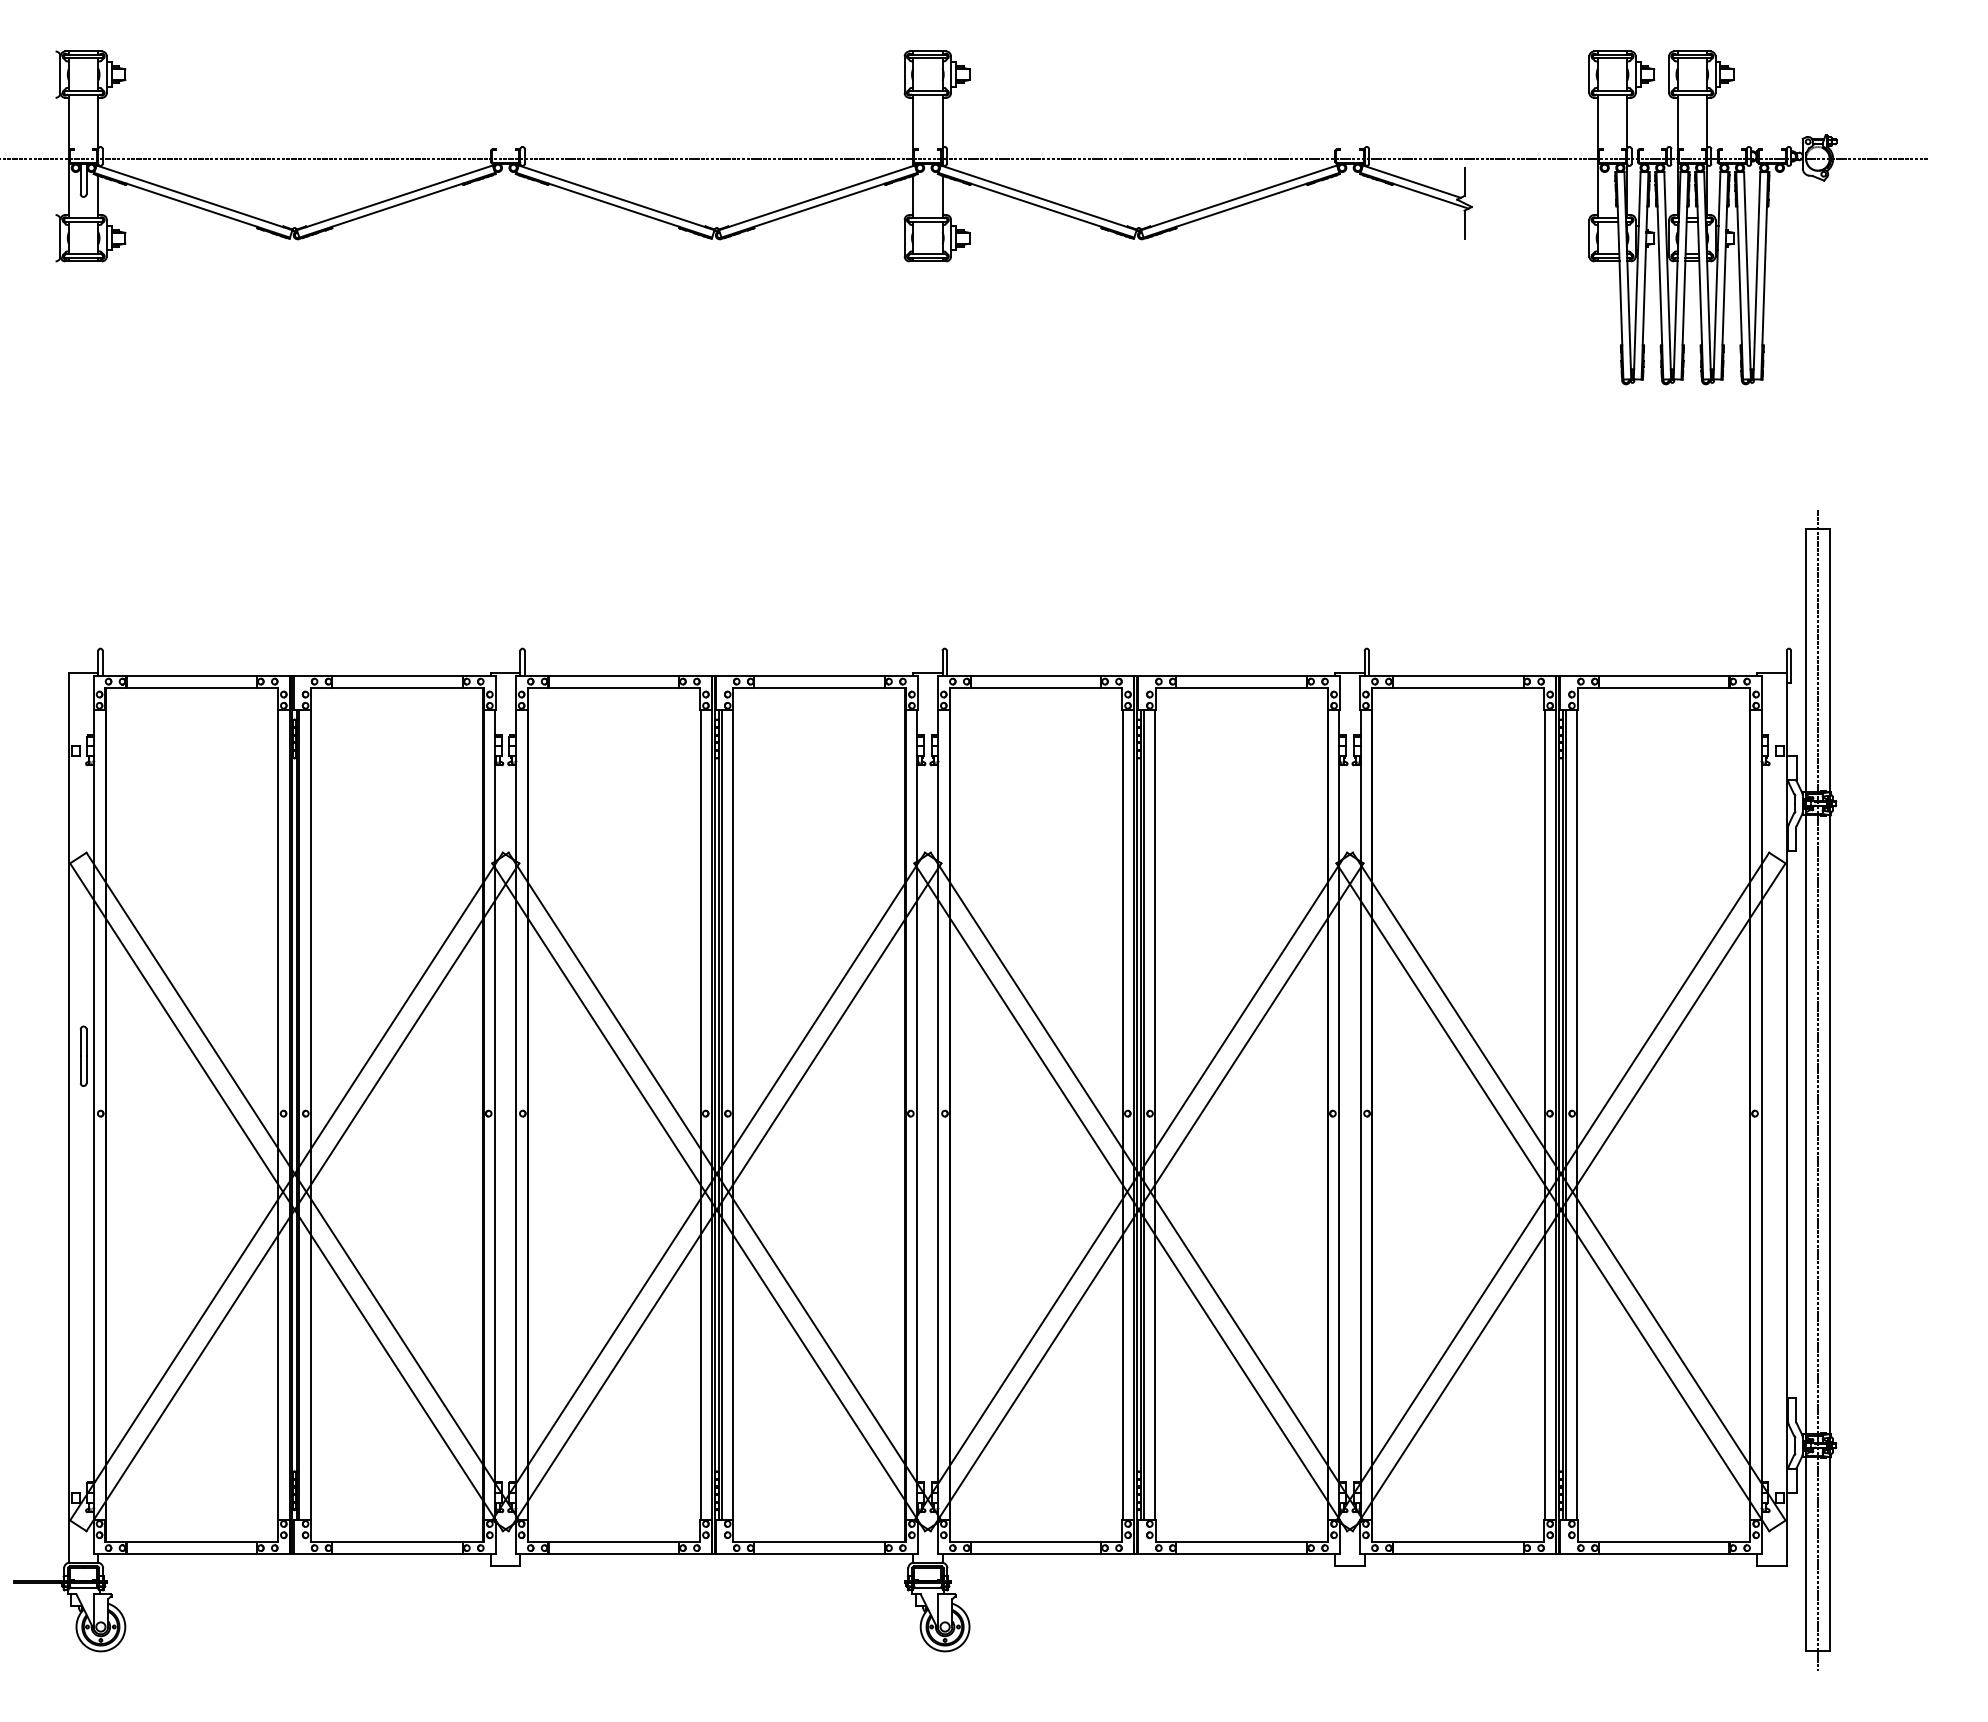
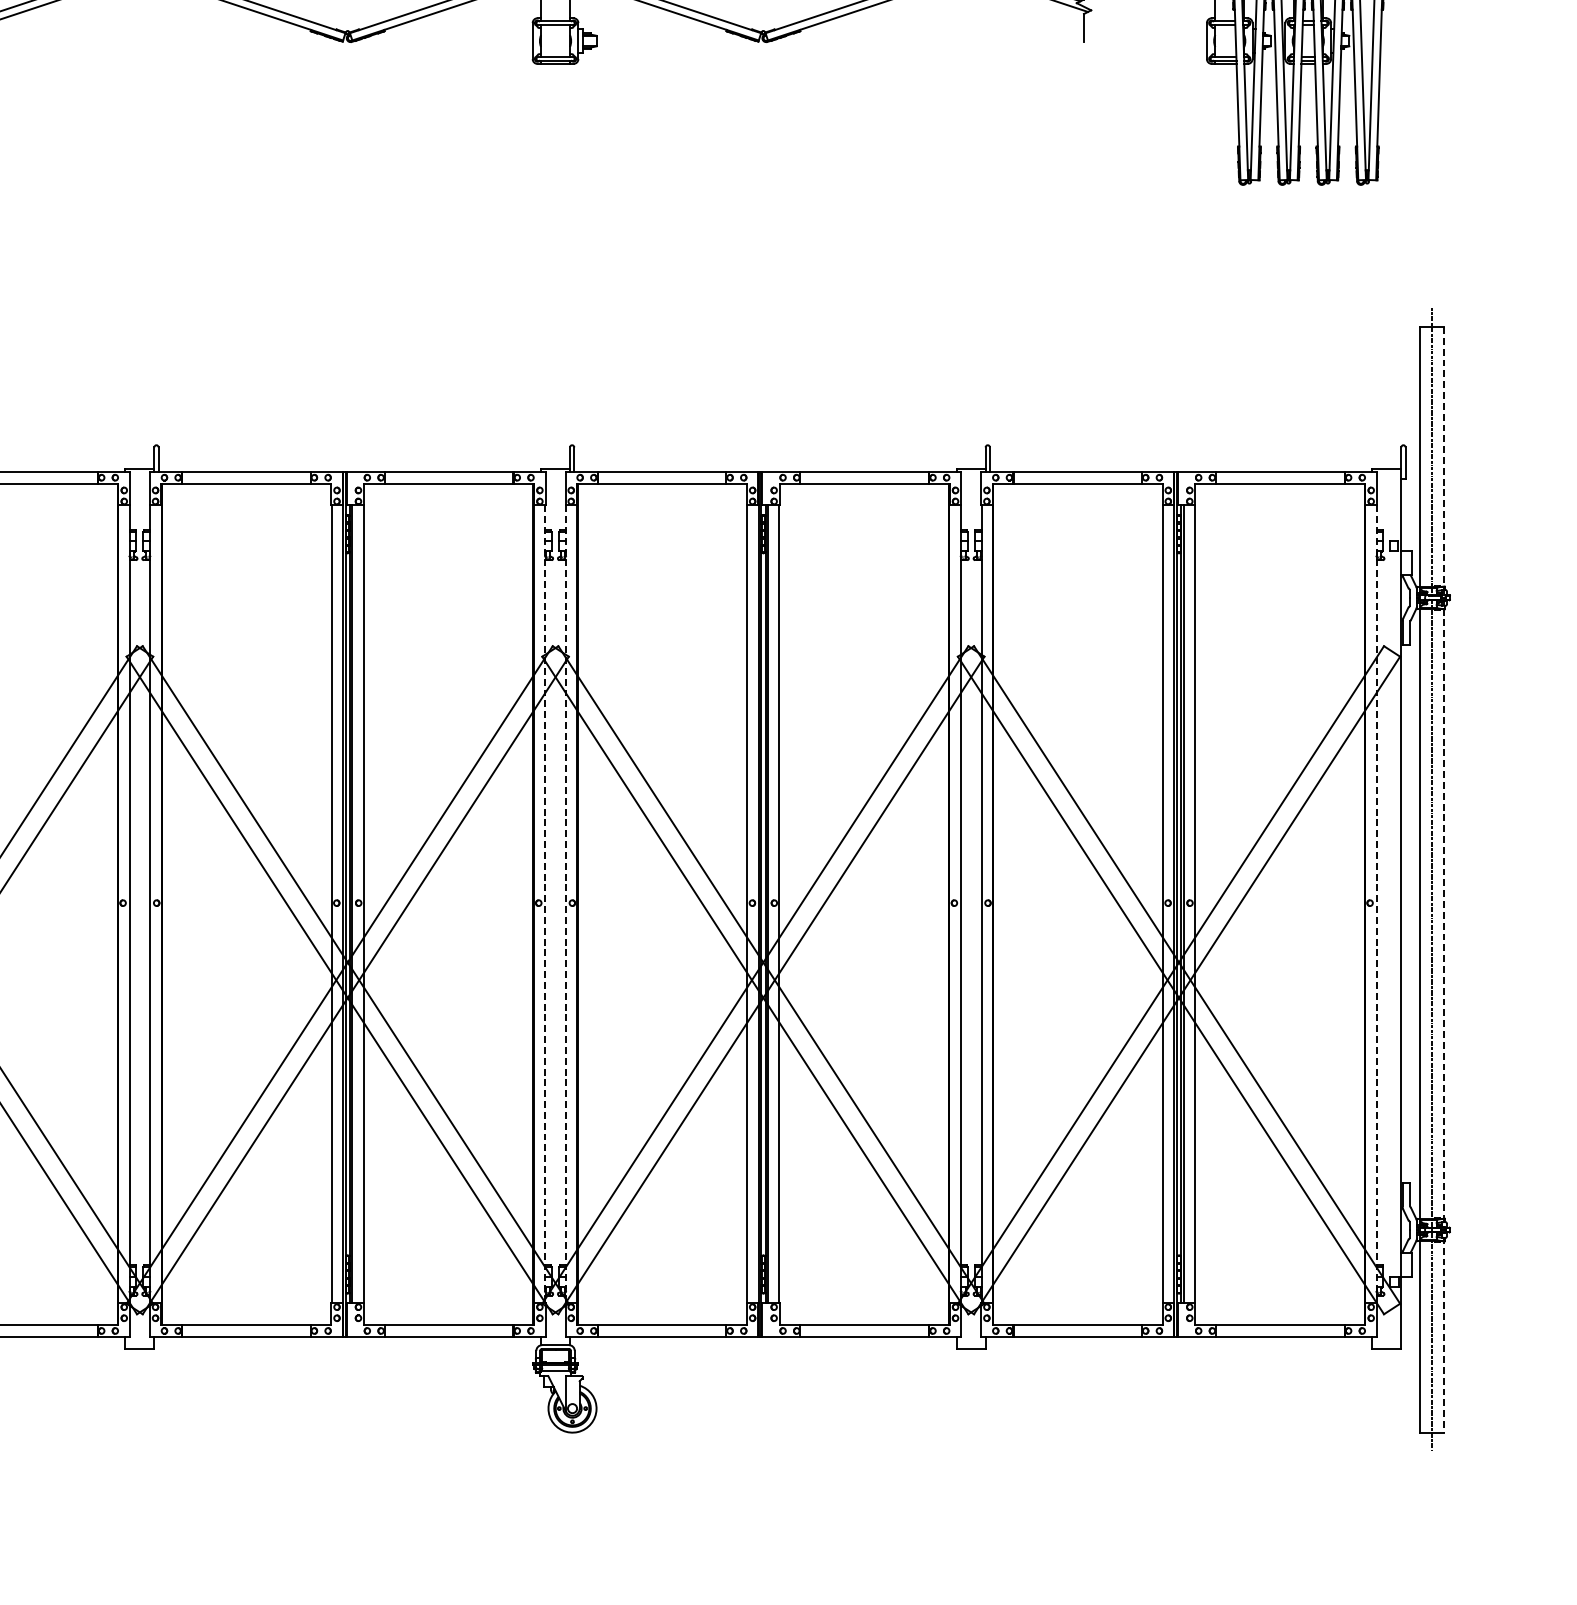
line: (1829, 1090) -> (1443, 880), solid -> dashed
line: (917, 1115) -> (545, 904), solid -> dashed
line: (938, 1115) -> (566, 904), solid -> dashed
line: (1761, 1115) -> (1376, 904), solid -> dashed

